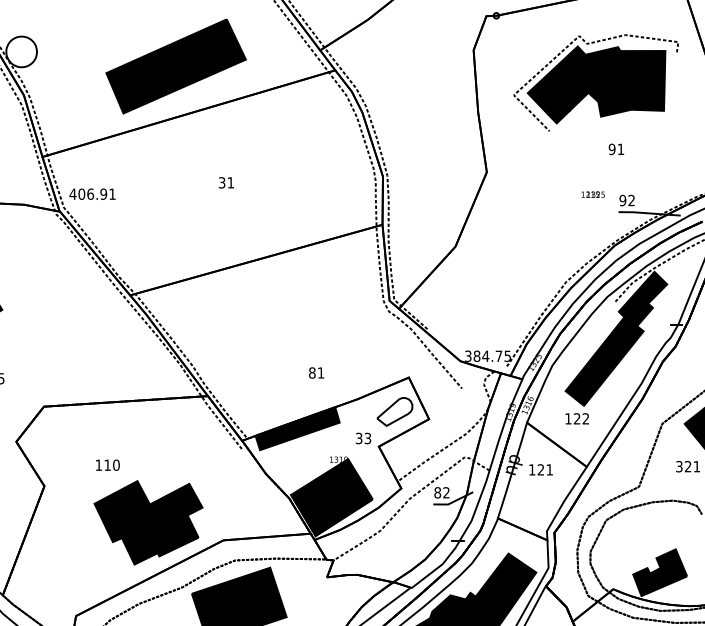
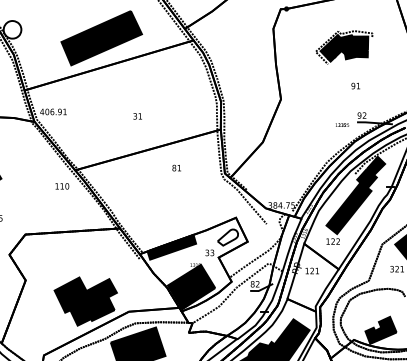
part: (596, 82) -> (344, 47), size x0.6
text: (226, 183) -> (137, 116), moved
text: (593, 193) -> (342, 124), moved
text: (316, 371) -> (176, 167), moved
text: (108, 465) -> (62, 186), moved

